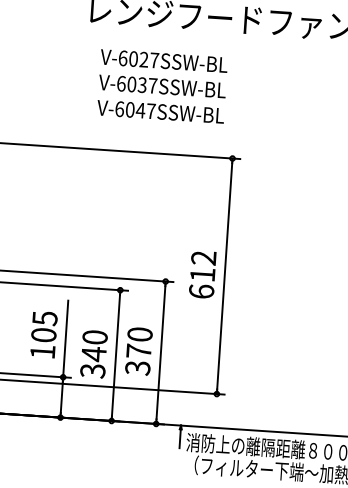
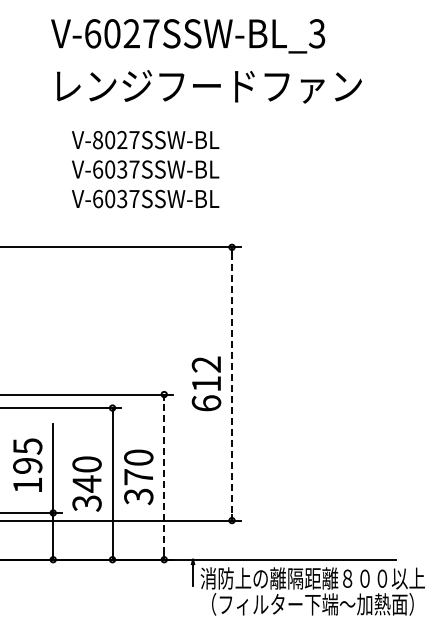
text: (123, 58) -> (98, 140), V-6027SSW-BL -> V-8027SSW-BL
text: (140, 110) -> (121, 198), V-6047SSW-BL -> V-6037SSW-BL
line: (225, 276) -> (232, 384), solid -> dashed
text: (43, 334) -> (27, 465), 105 -> 195
line: (161, 352) -> (164, 476), solid -> dashed

